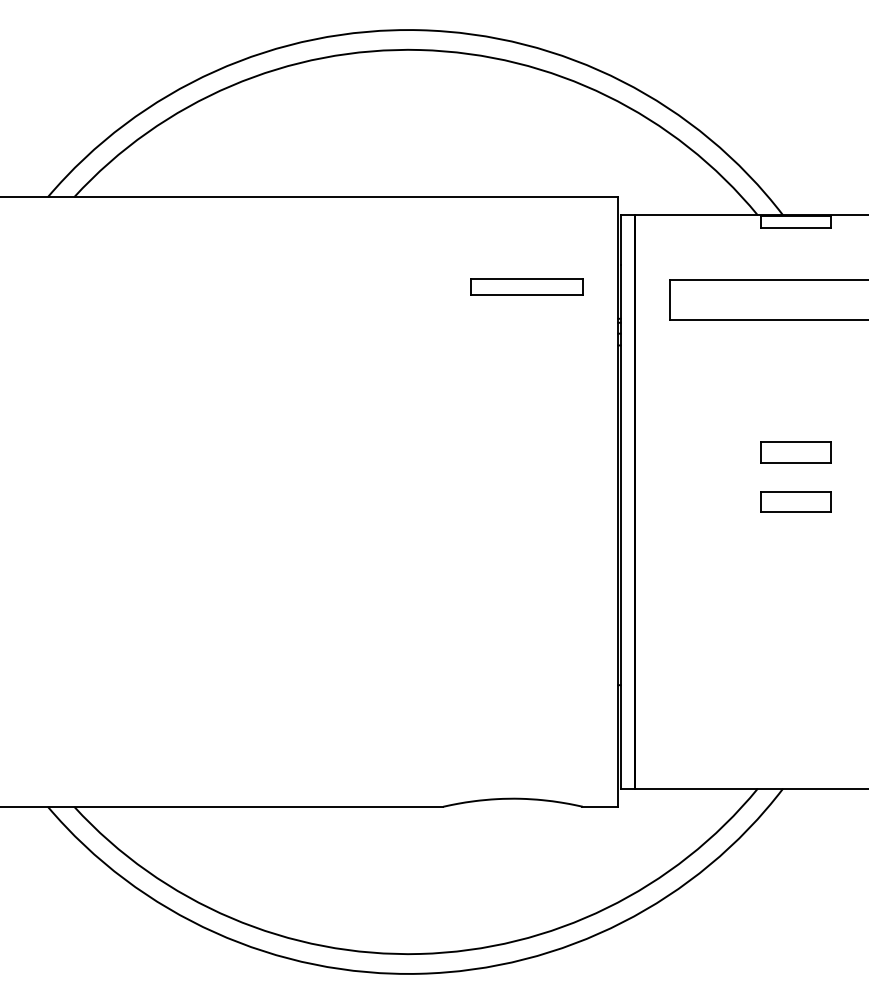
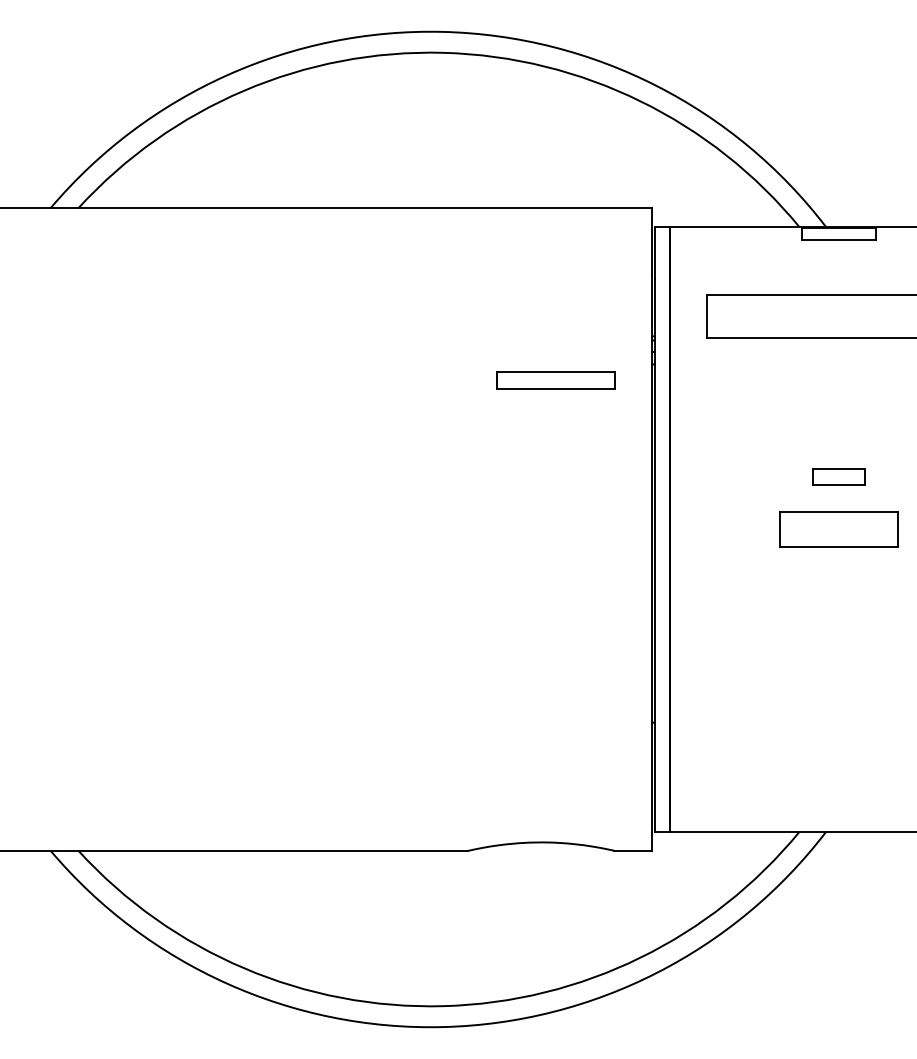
part: (526, 286) -> (555, 380), moved
part: (794, 451) -> (838, 476), size x0.7
part: (794, 501) -> (838, 528), size x1.6

